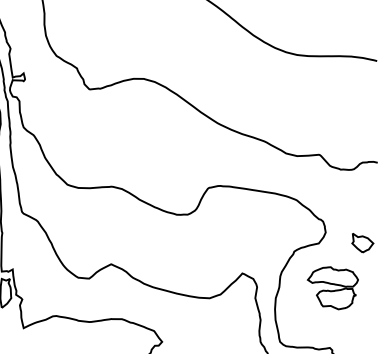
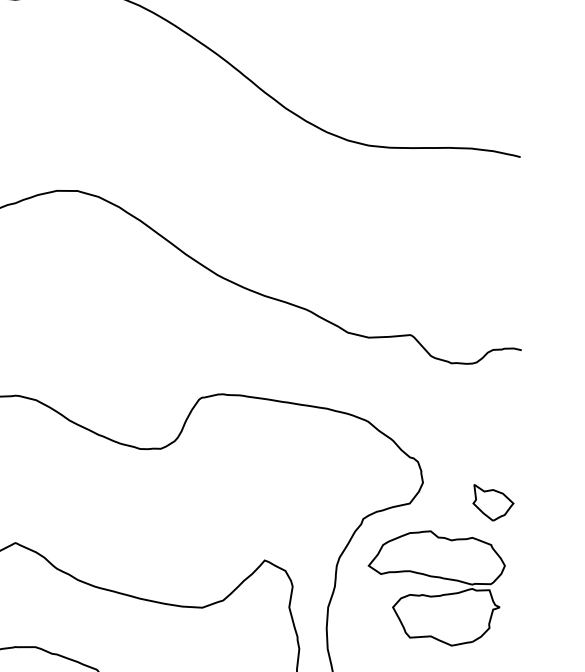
part: (332, 288) -> (435, 589), size x1.43

